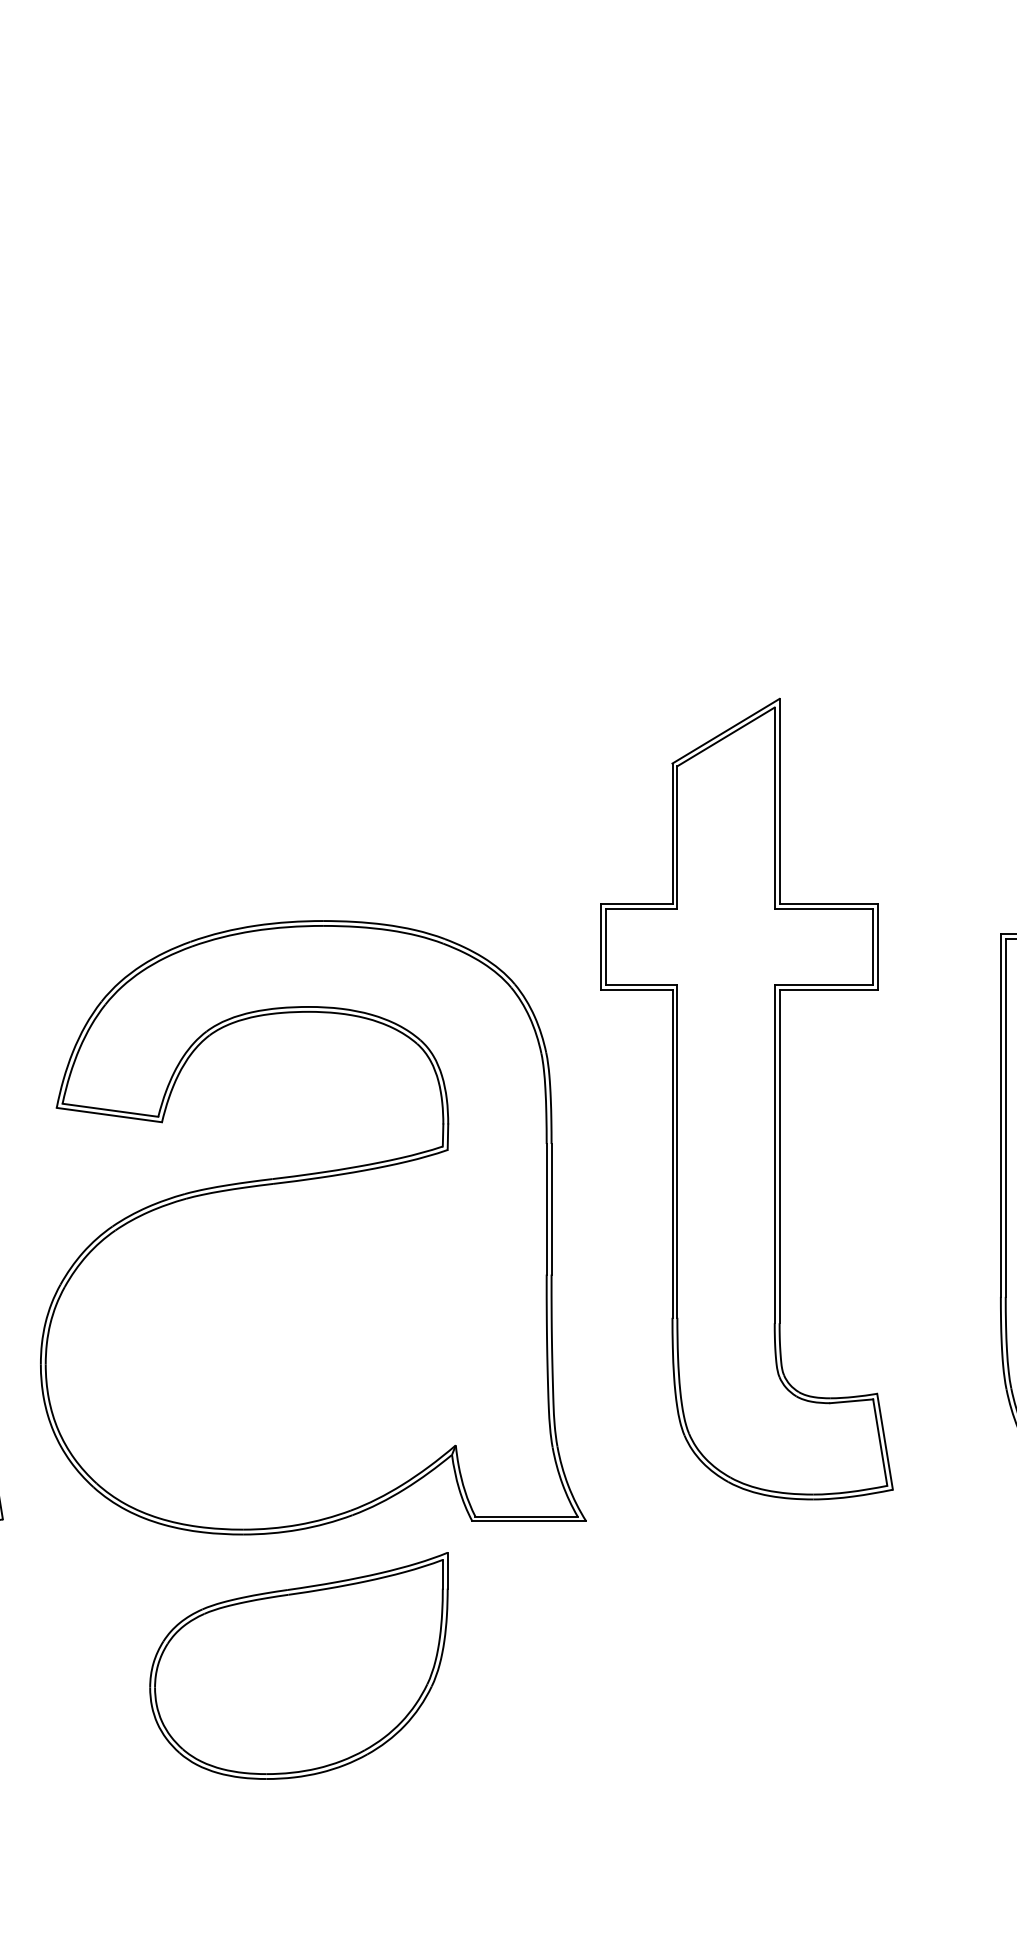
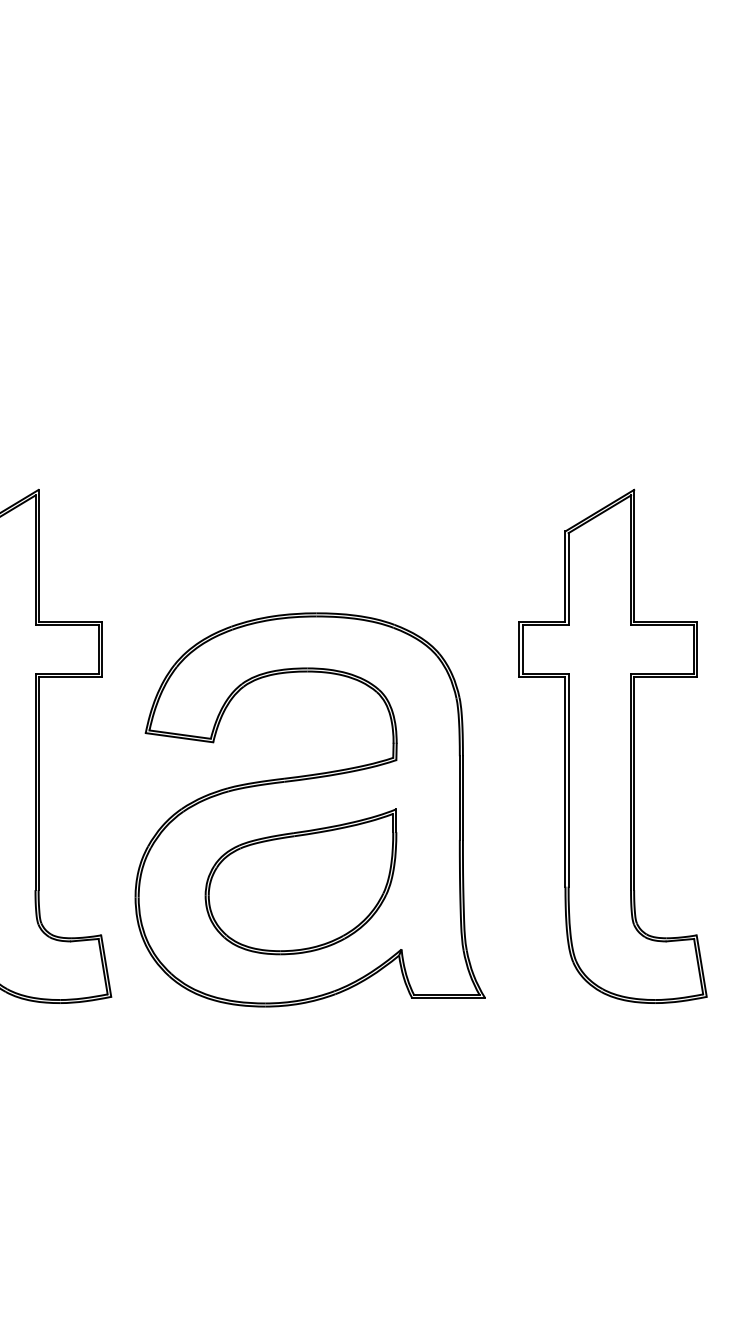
part: (745, 1097) -> (612, 745), moved
part: (298, 1665) -> (300, 881), moved

